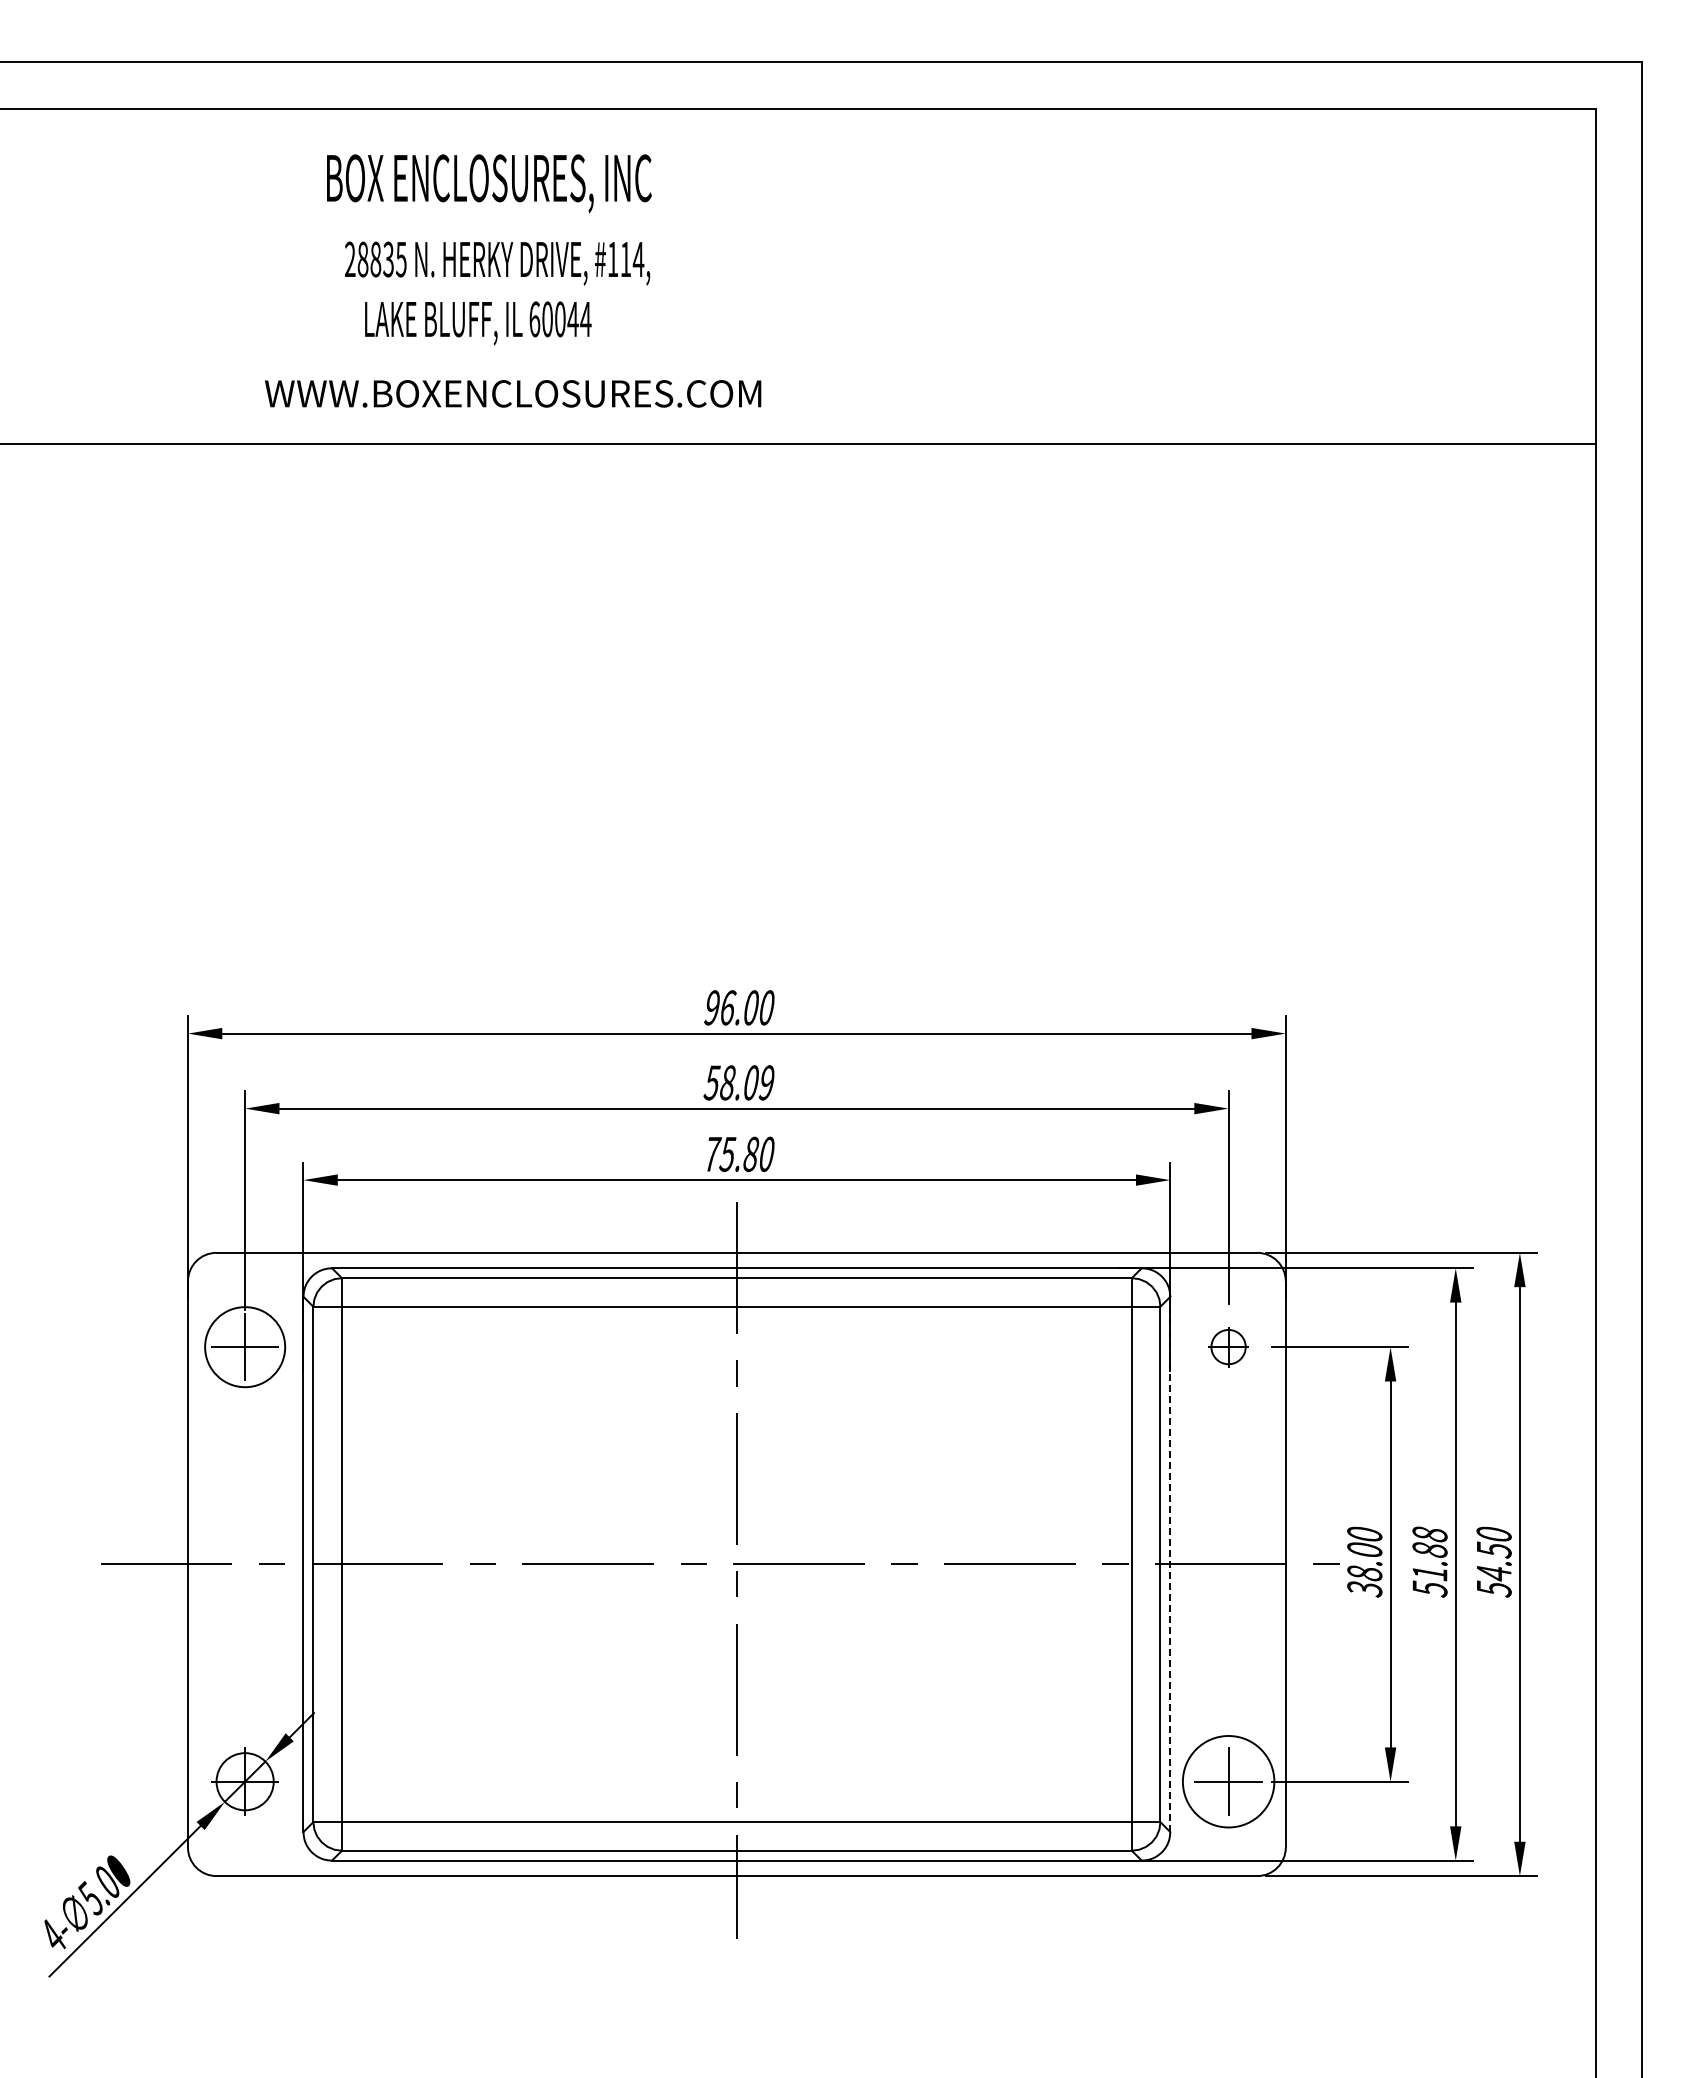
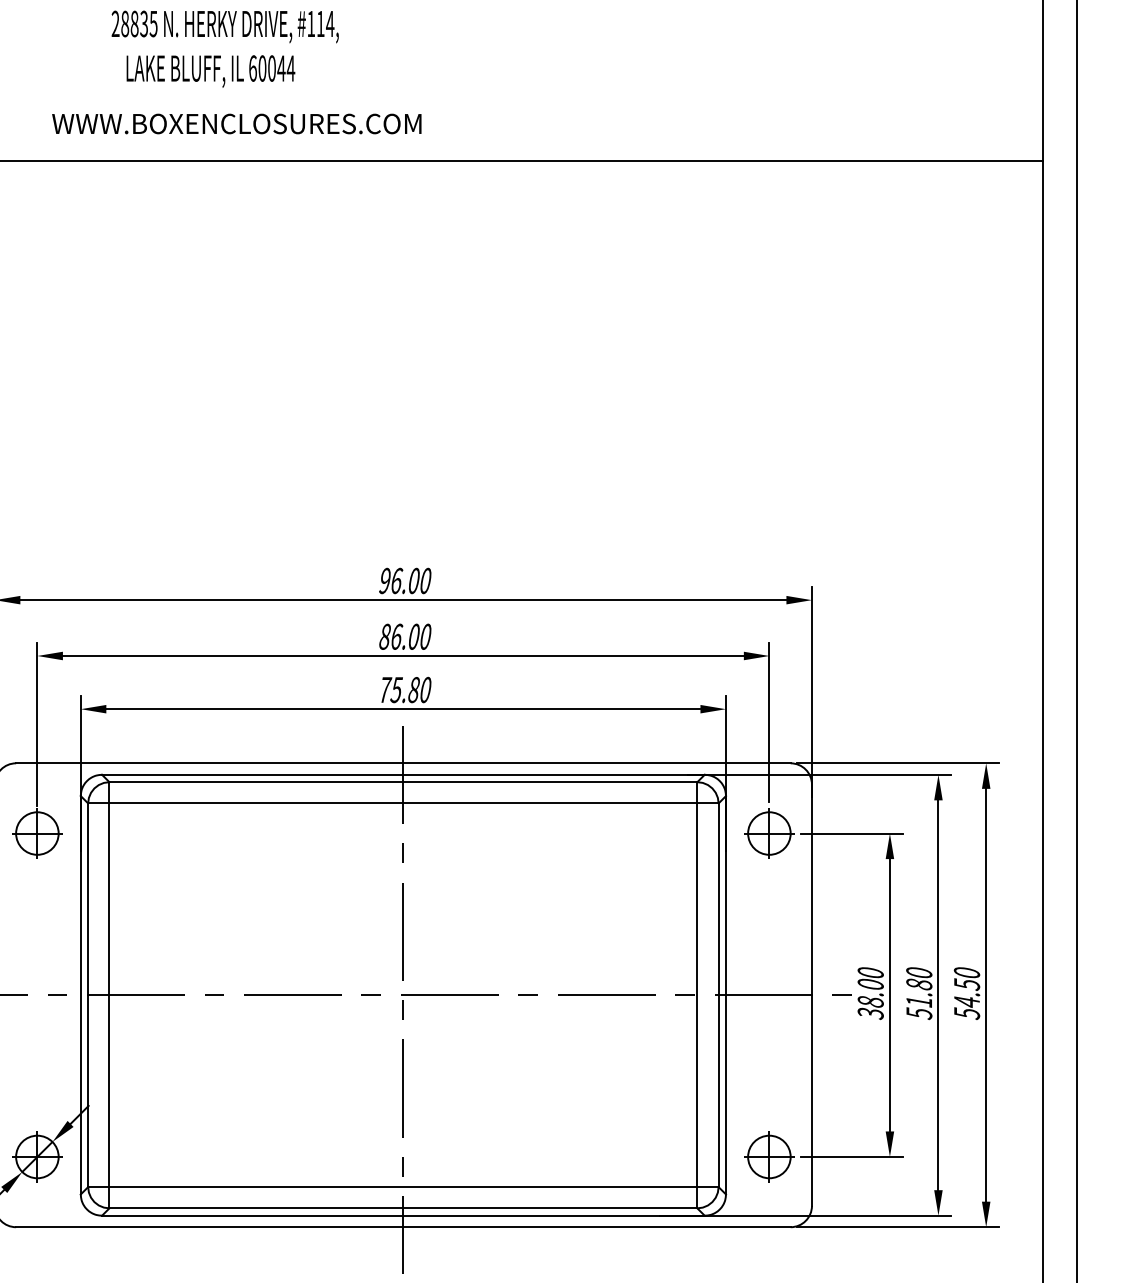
text: (738, 1082) -> (404, 636), 58.09 -> 86.00
circle: (244, 1346) -> (36, 833), size x0.71
part: (1228, 1346) -> (769, 833), size x1.67
text: (1429, 1534) -> (918, 972), 51.88 -> 51.80
line: (1170, 1564) -> (726, 995), dashed -> solid
circle: (1228, 1781) -> (769, 1156), size x0.62

